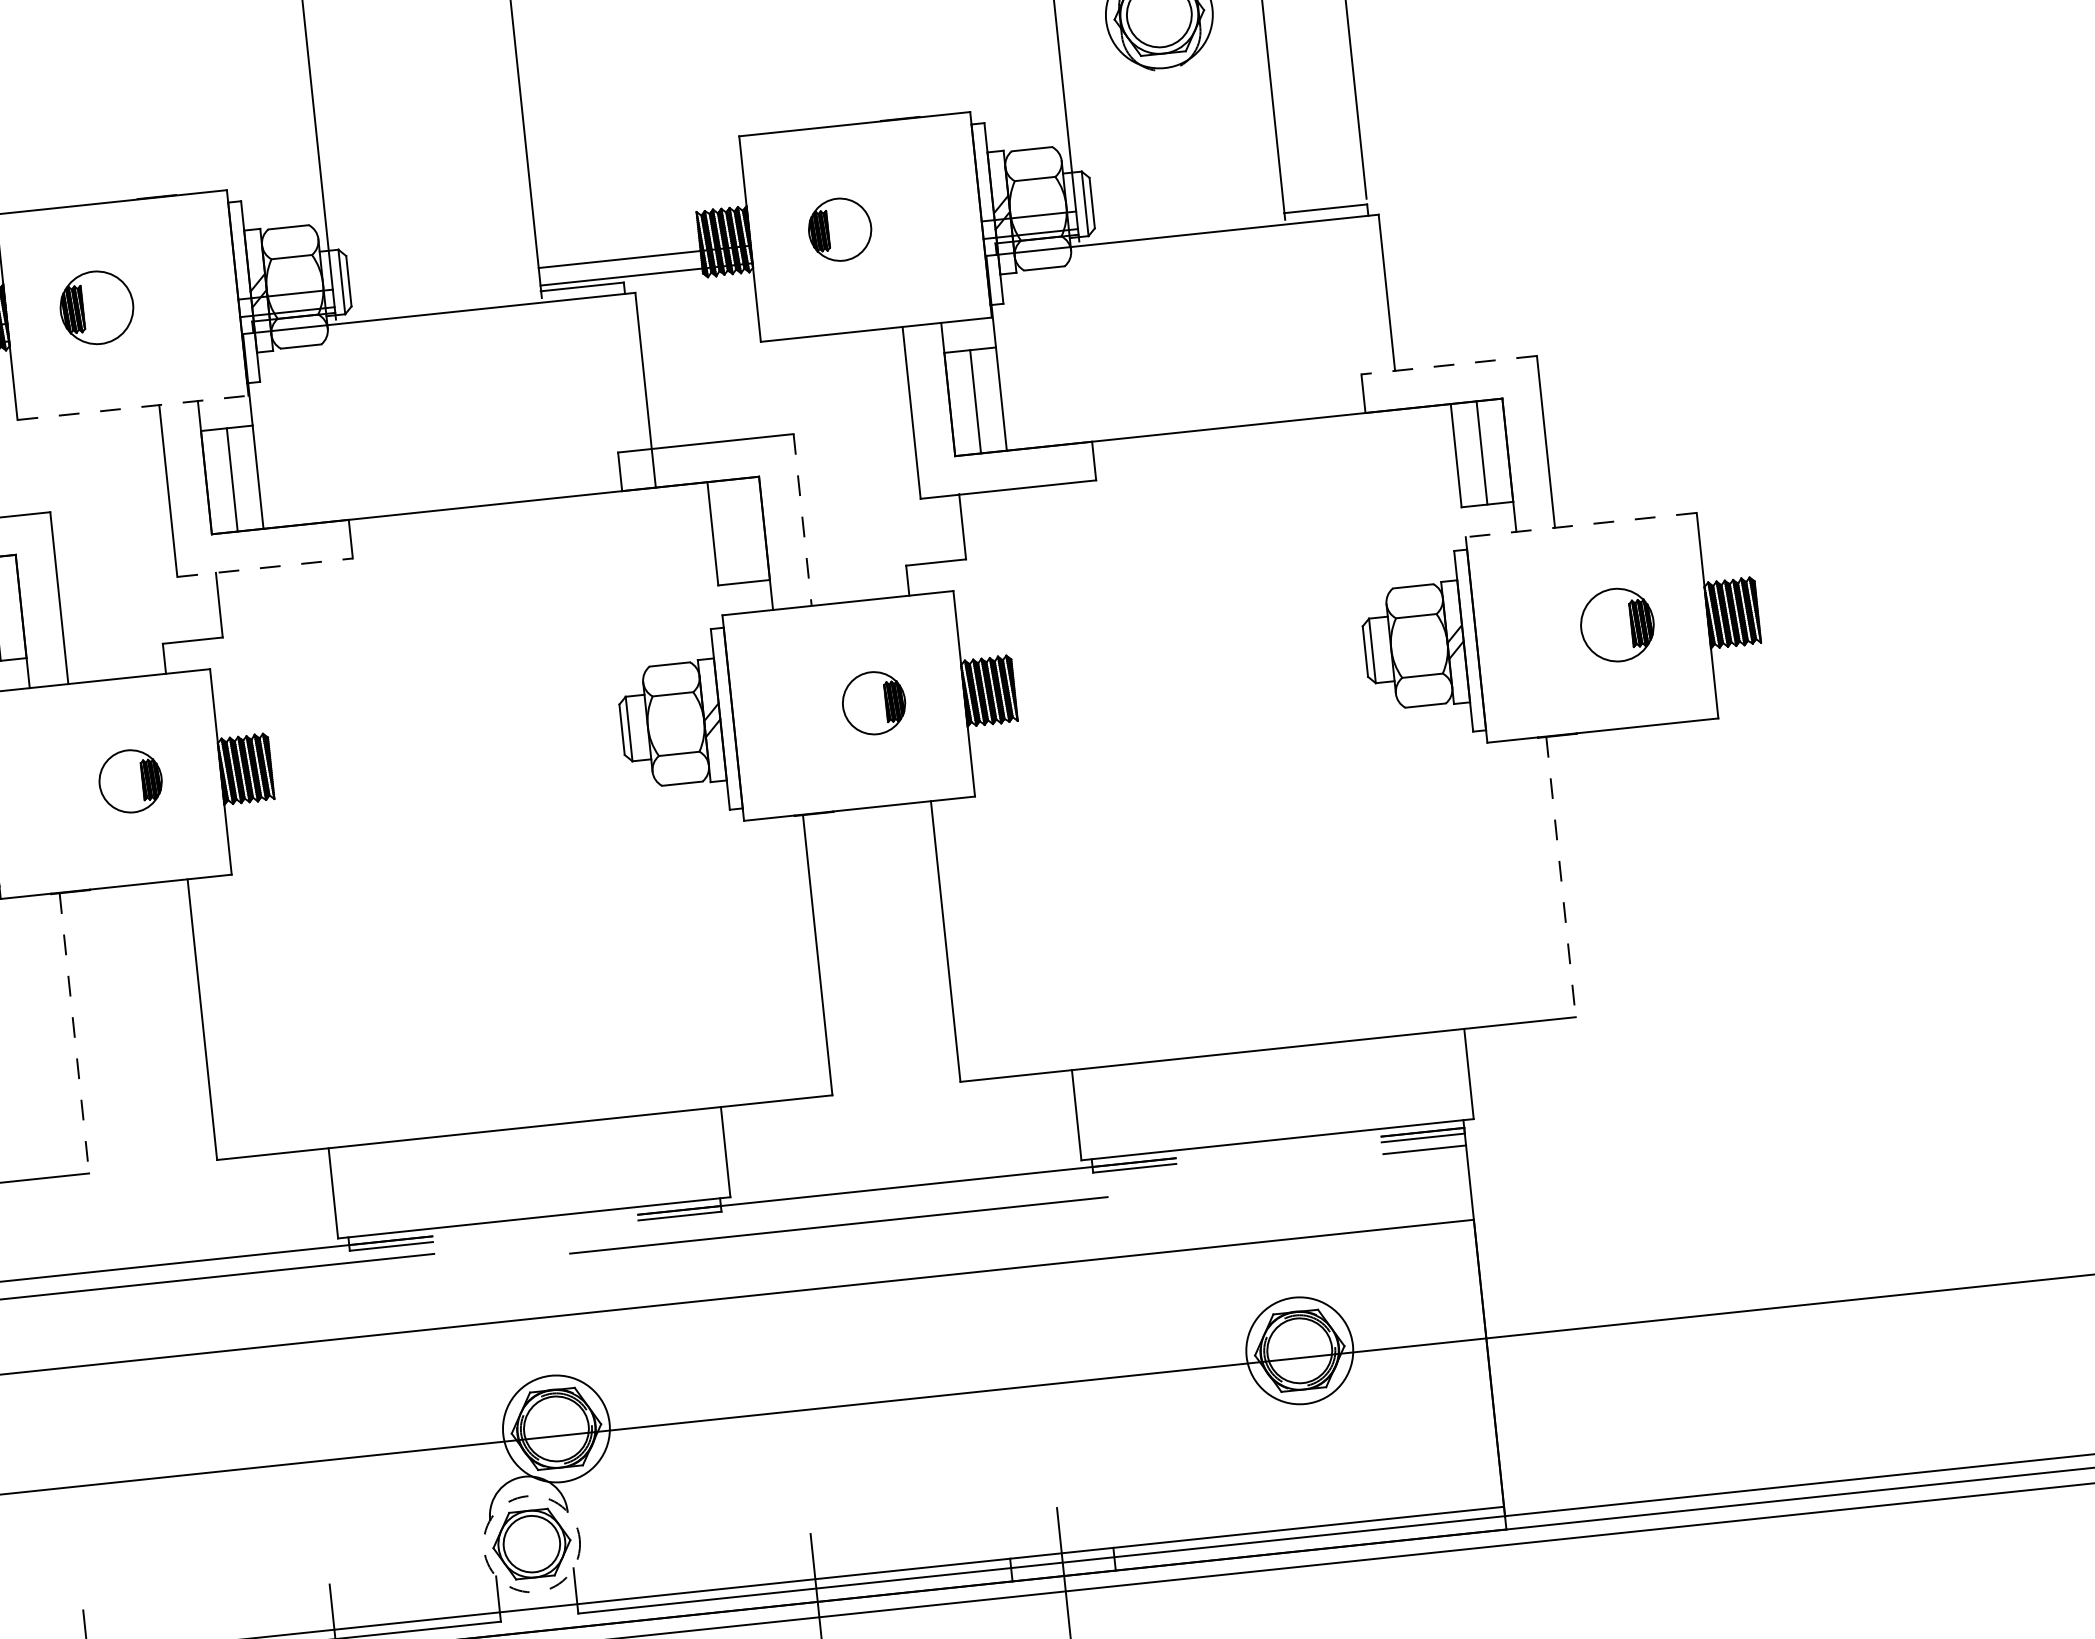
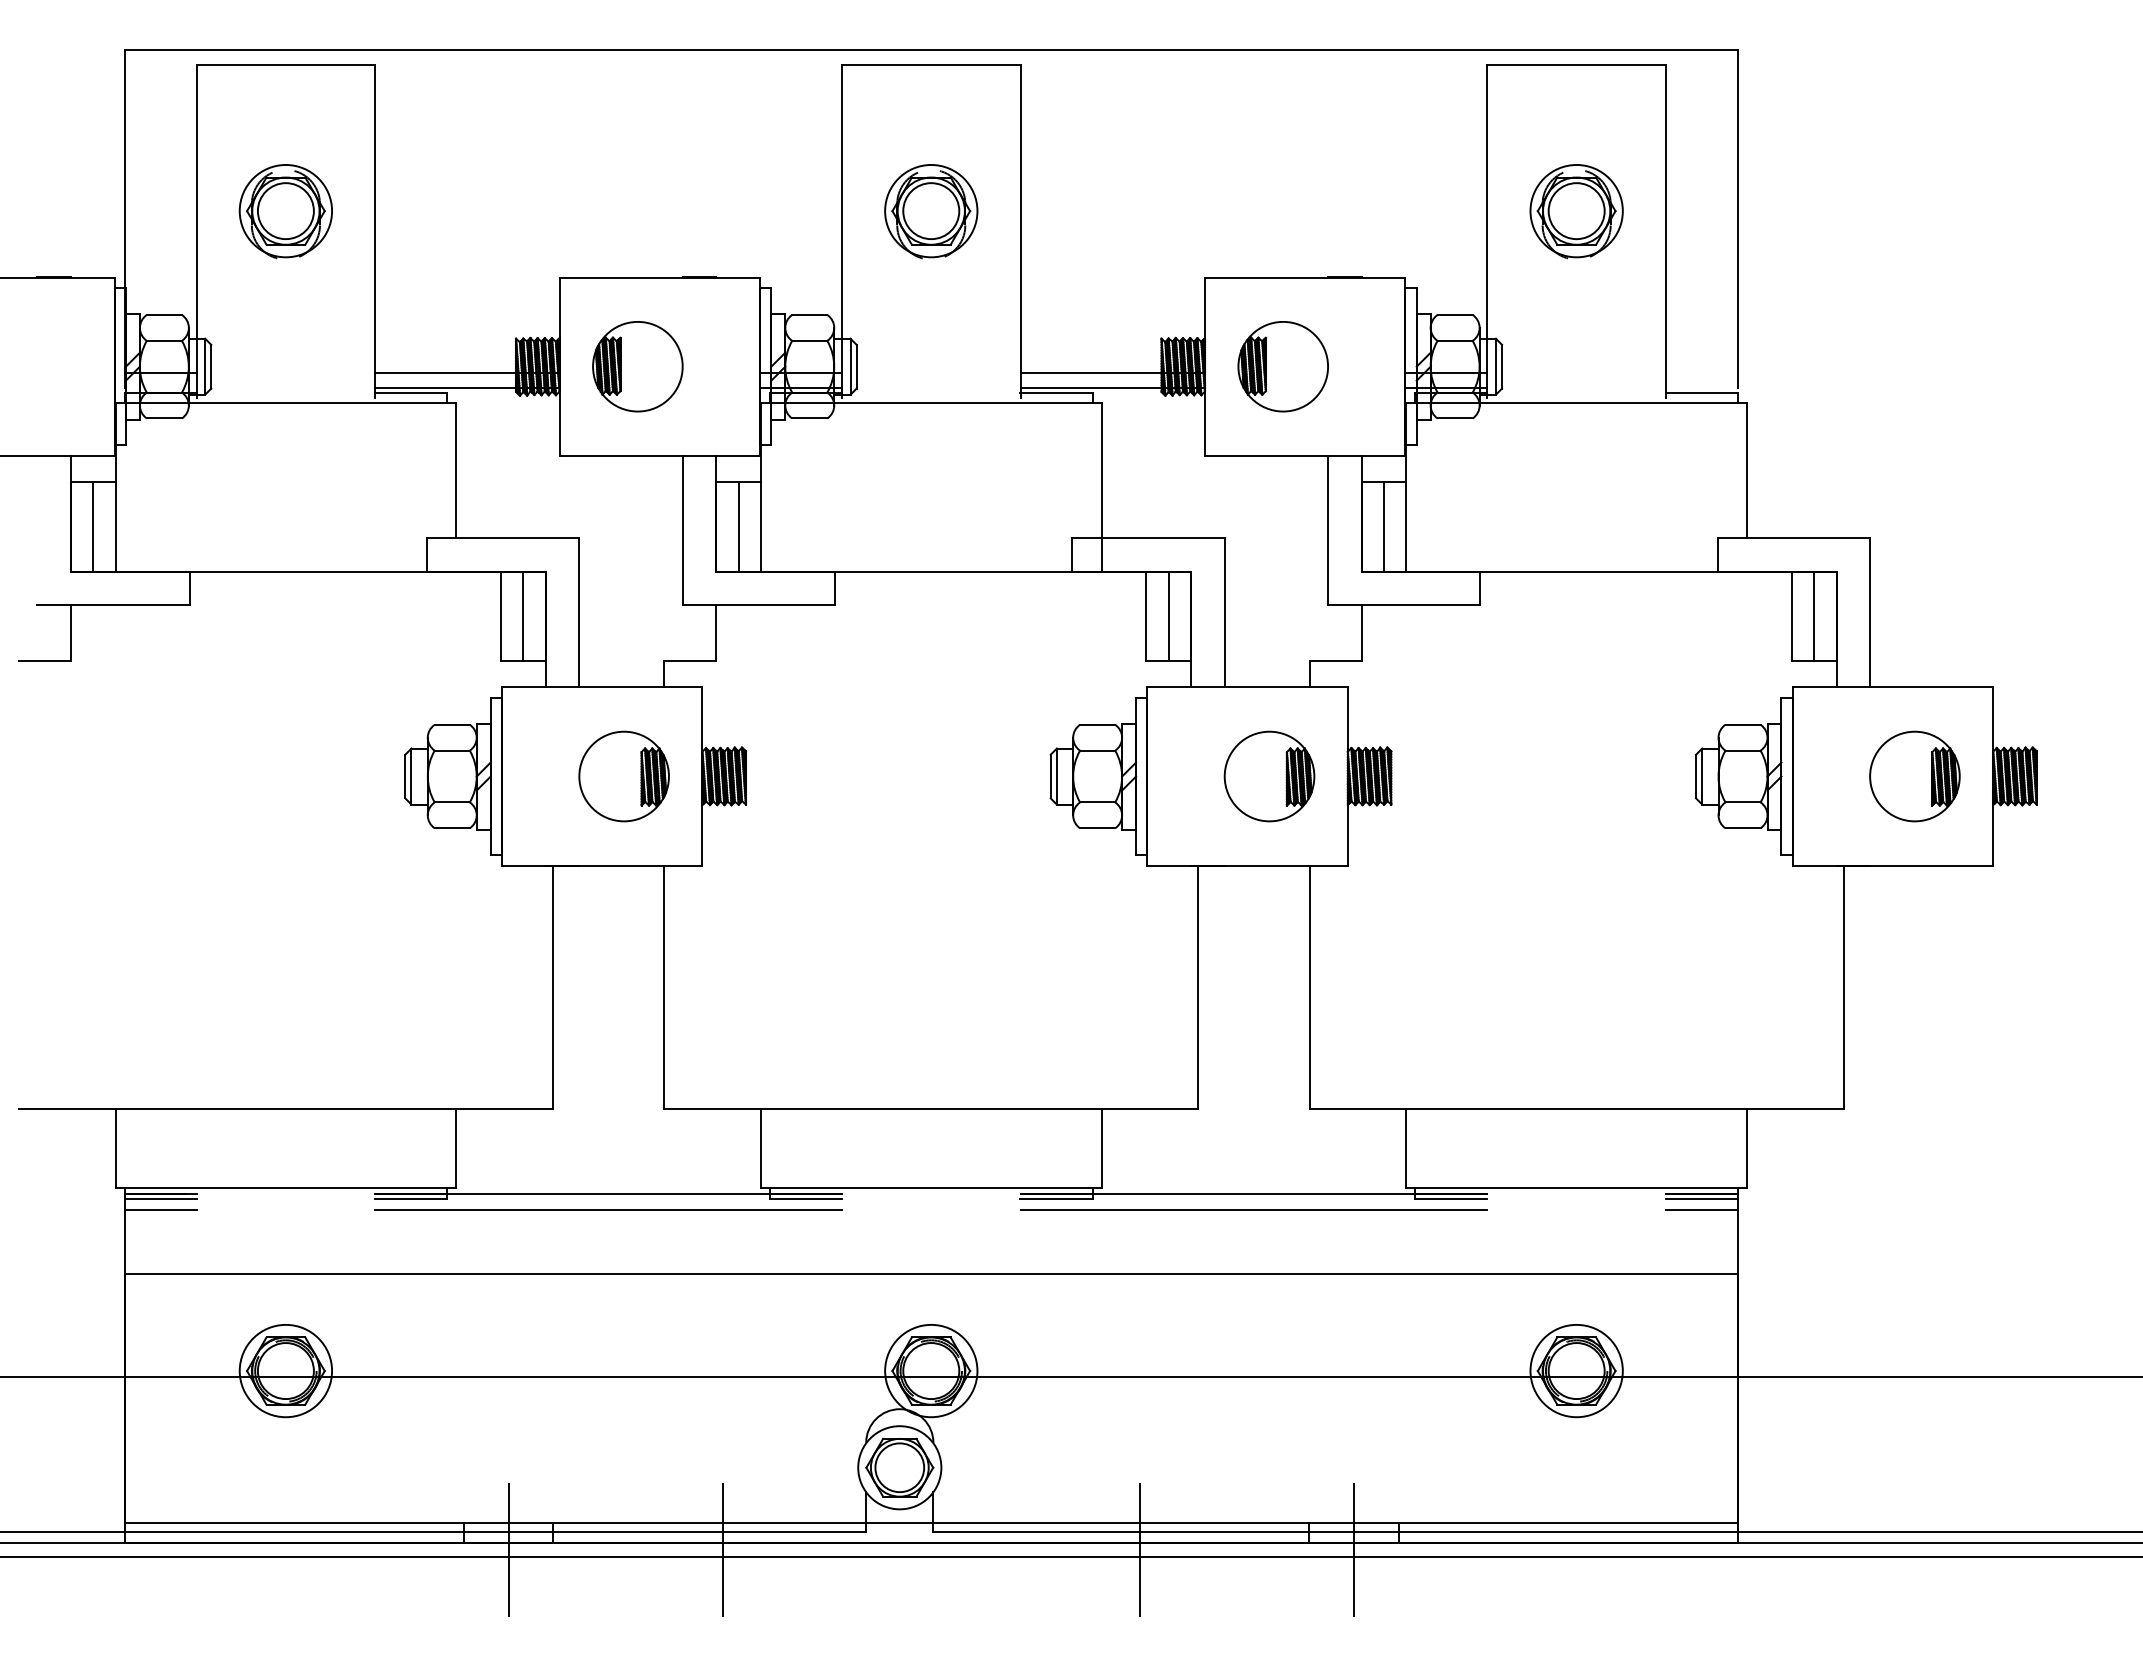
part: (416, 93) -> (931, 211), added
part: (839, 229) -> (1282, 366), size x1.67
part: (96, 307) -> (637, 366), size x1.43
line: (1448, 365) -> (1793, 538), dashed -> solid
line: (133, 407) -> (660, 455), dashed -> solid
line: (802, 519) -> (1224, 612), dashed -> solid
line: (1580, 525) -> (1892, 687), dashed -> solid
line: (738, 531) -> (1168, 616), added
line: (265, 568) -> (759, 605), dashed -> solid
part: (1616, 625) -> (1914, 776), size x1.43
part: (874, 703) -> (1269, 776), size x1.67
part: (129, 781) -> (623, 776), size x1.67
line: (1560, 876) -> (1843, 987), dashed -> solid
line: (74, 1032) -> (553, 987), dashed -> solid
line: (838, 1225) -> (1253, 1209), moved
circle: (531, 1543) -> (899, 1467), dashed -> solid

